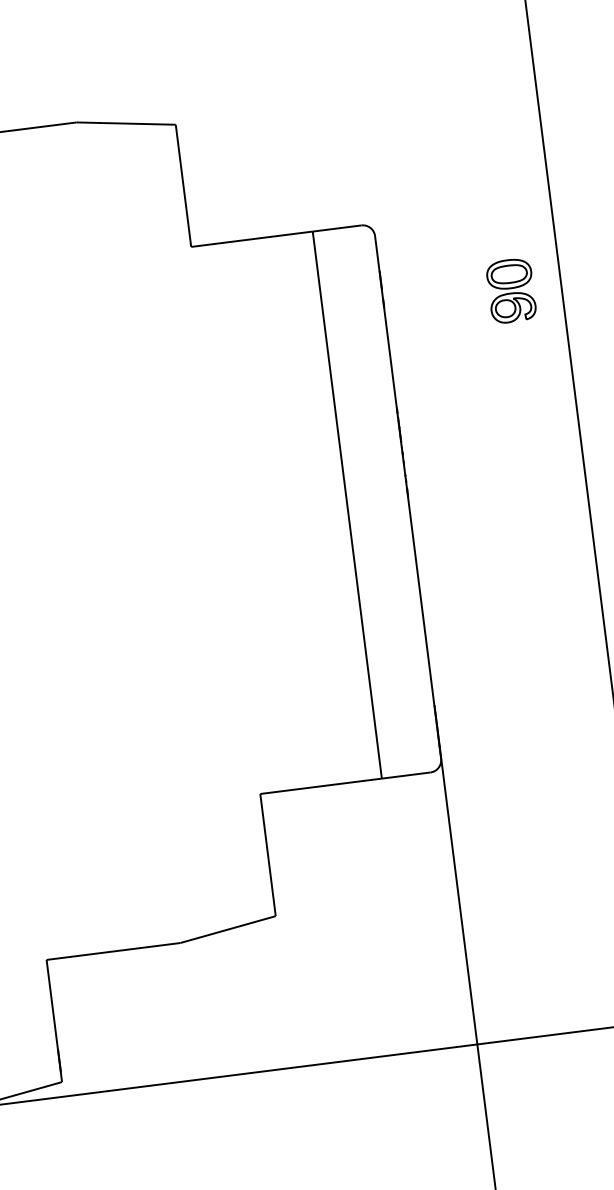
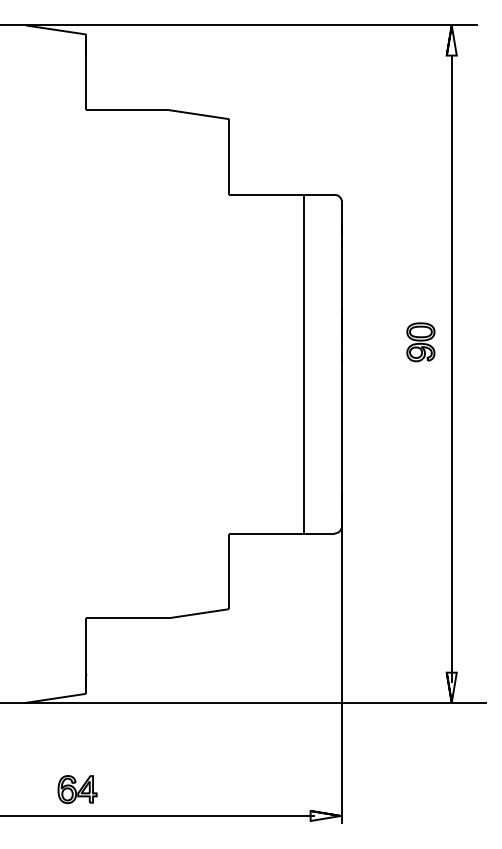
part: (510, 291) -> (420, 342), moved

